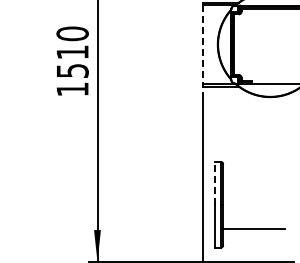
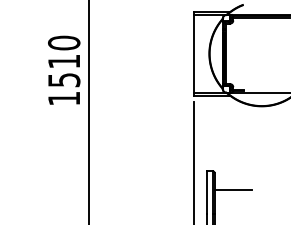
line: (202, 45) -> (194, 54), dashed -> solid
line: (241, 180) -> (233, 189), added
line: (215, 182) -> (207, 191), dashed -> solid

